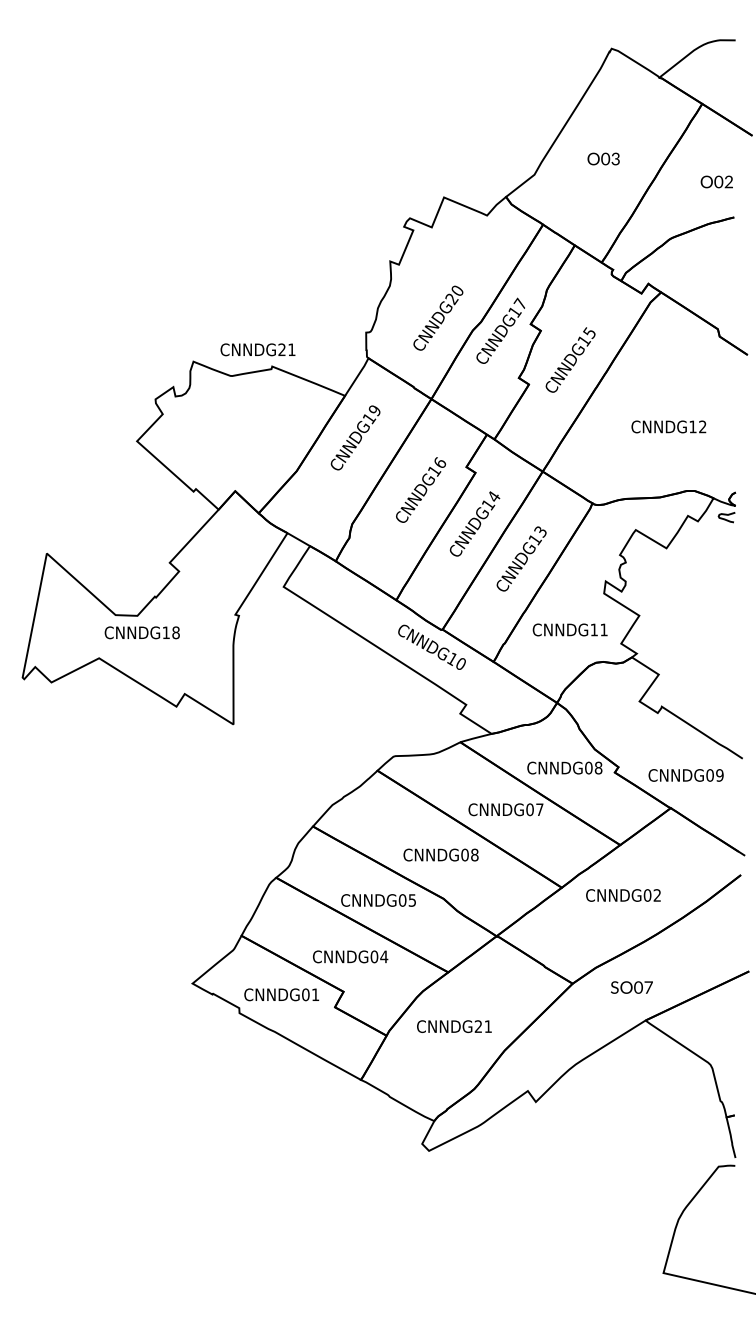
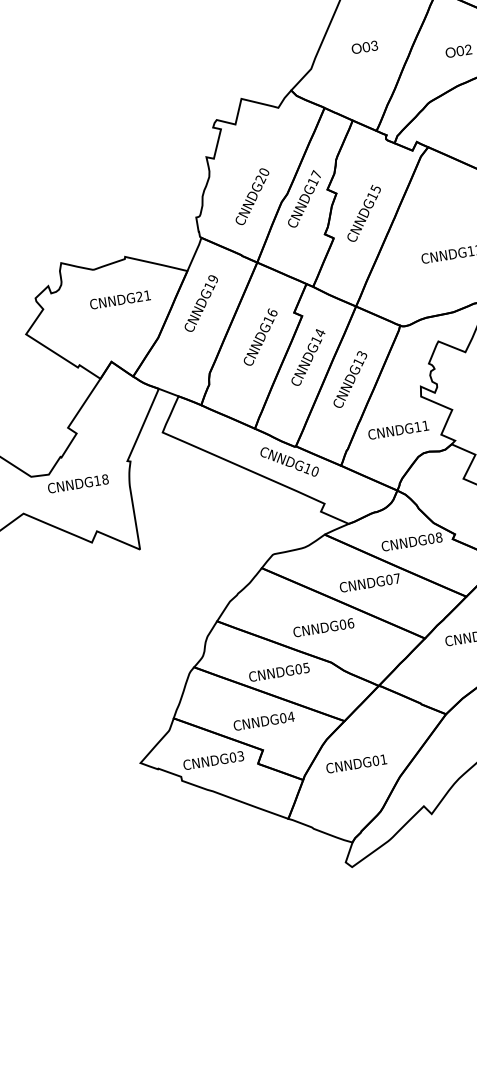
text: (257, 349) -> (119, 299), moved
text: (141, 632) -> (77, 483), moved
text: (474, 854) -> (350, 623), CNNDG08 -> CNNDG06
text: (315, 994) -> (240, 756), CNNDG01 -> CNNDG03
text: (478, 1026) -> (375, 760), CNNDG21 -> CNNDG01

